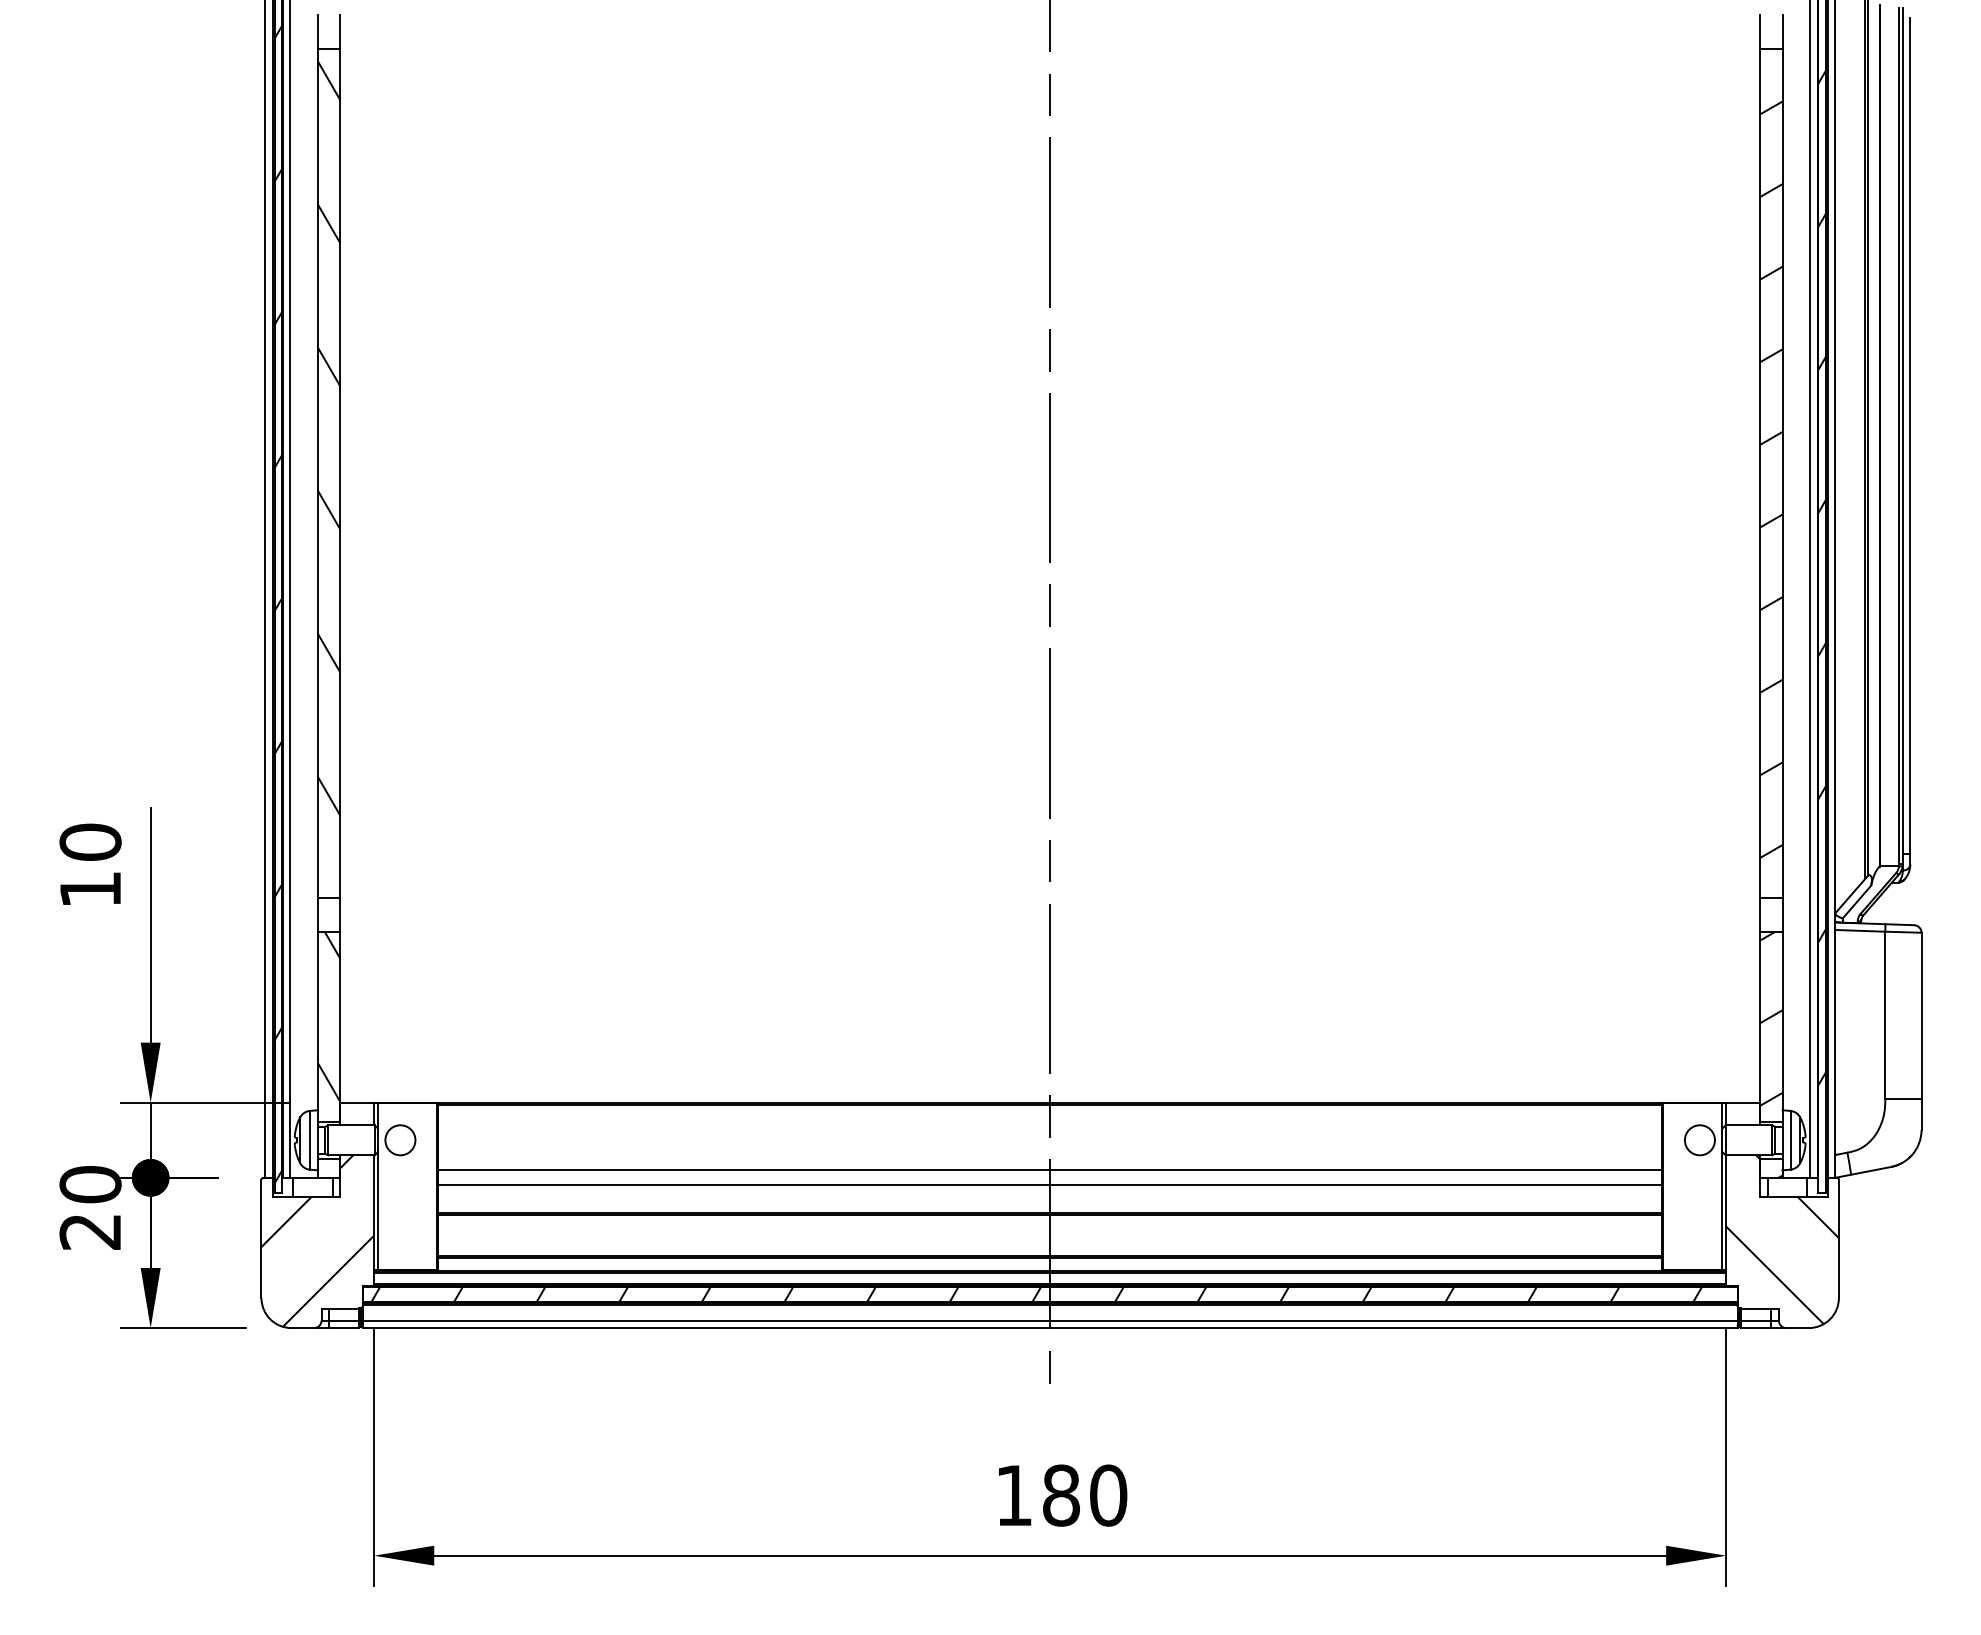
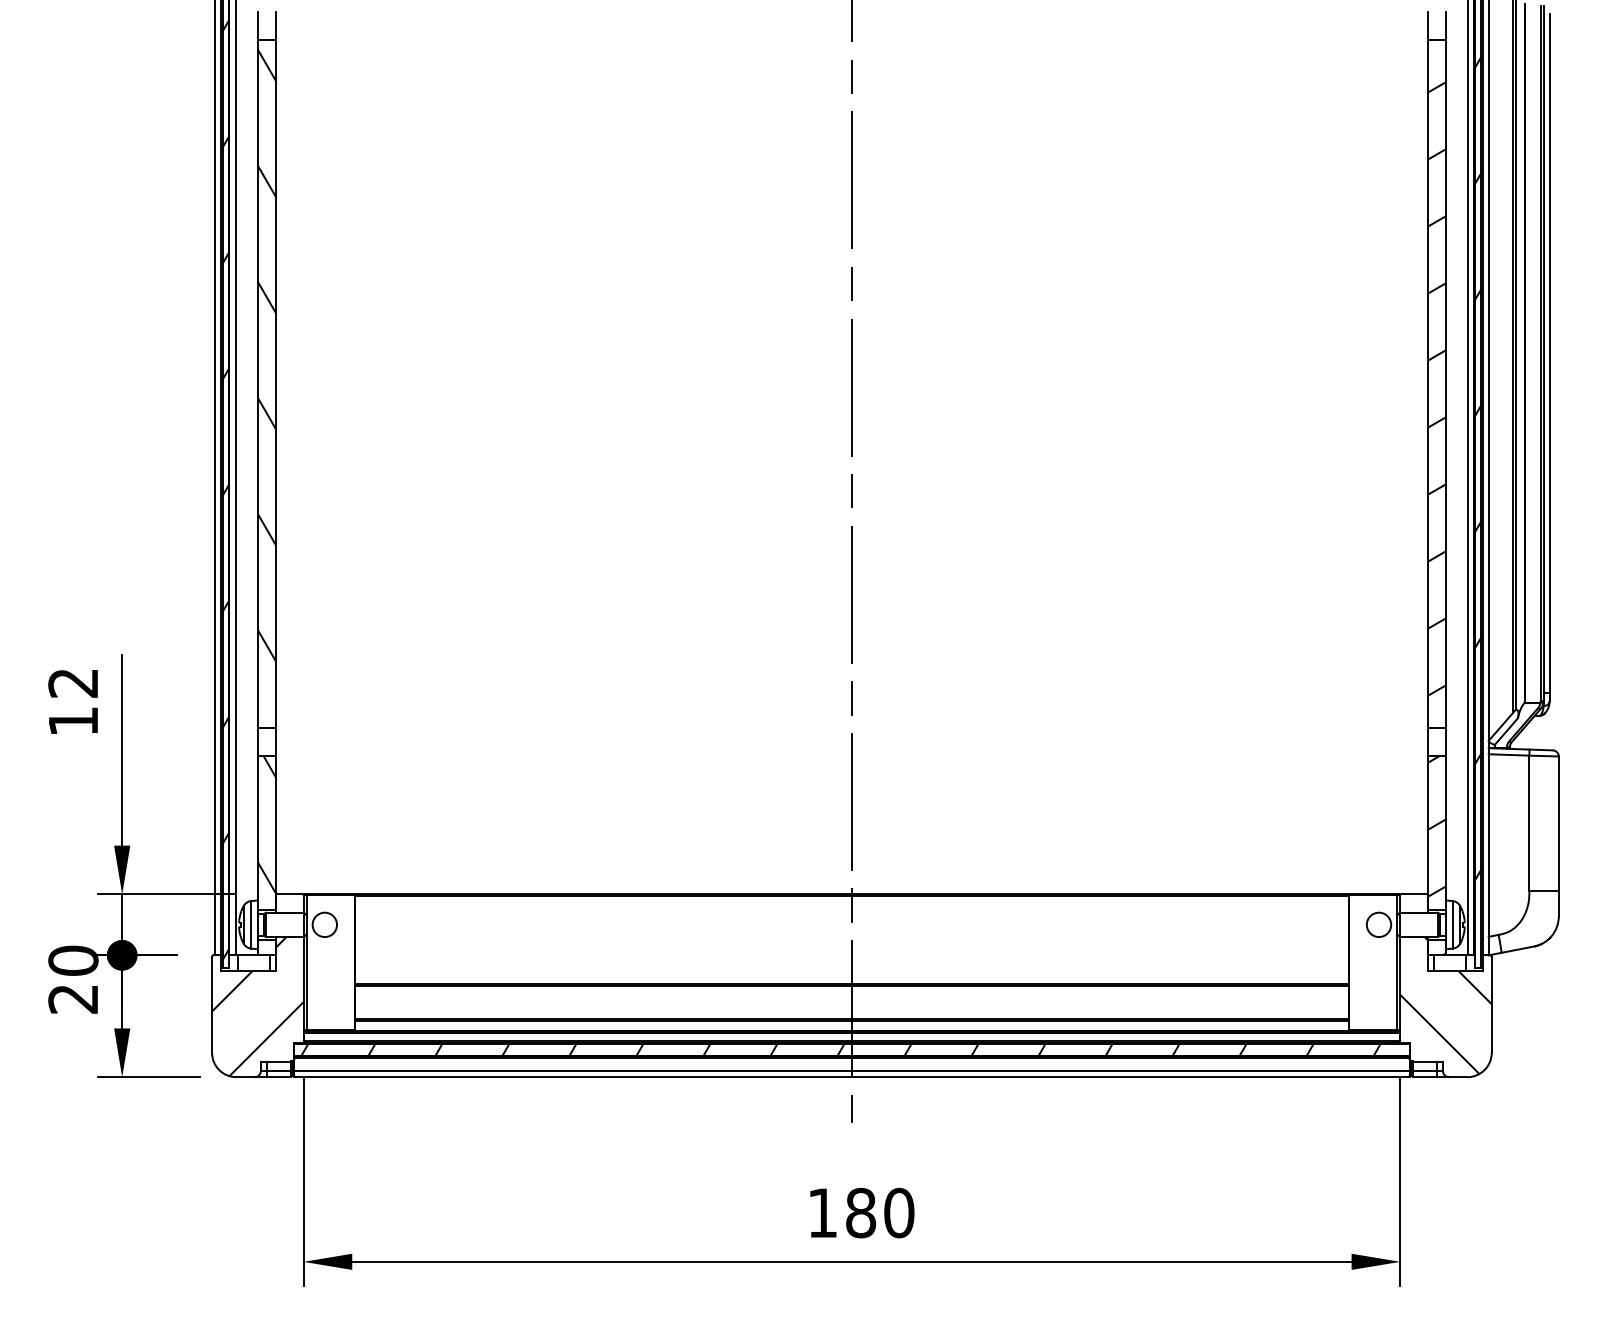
text: (90, 842) -> (73, 683), 10 -> 12
line: (1049, 1170) -> (851, 949), removed
line: (1049, 1185) -> (851, 961), removed

